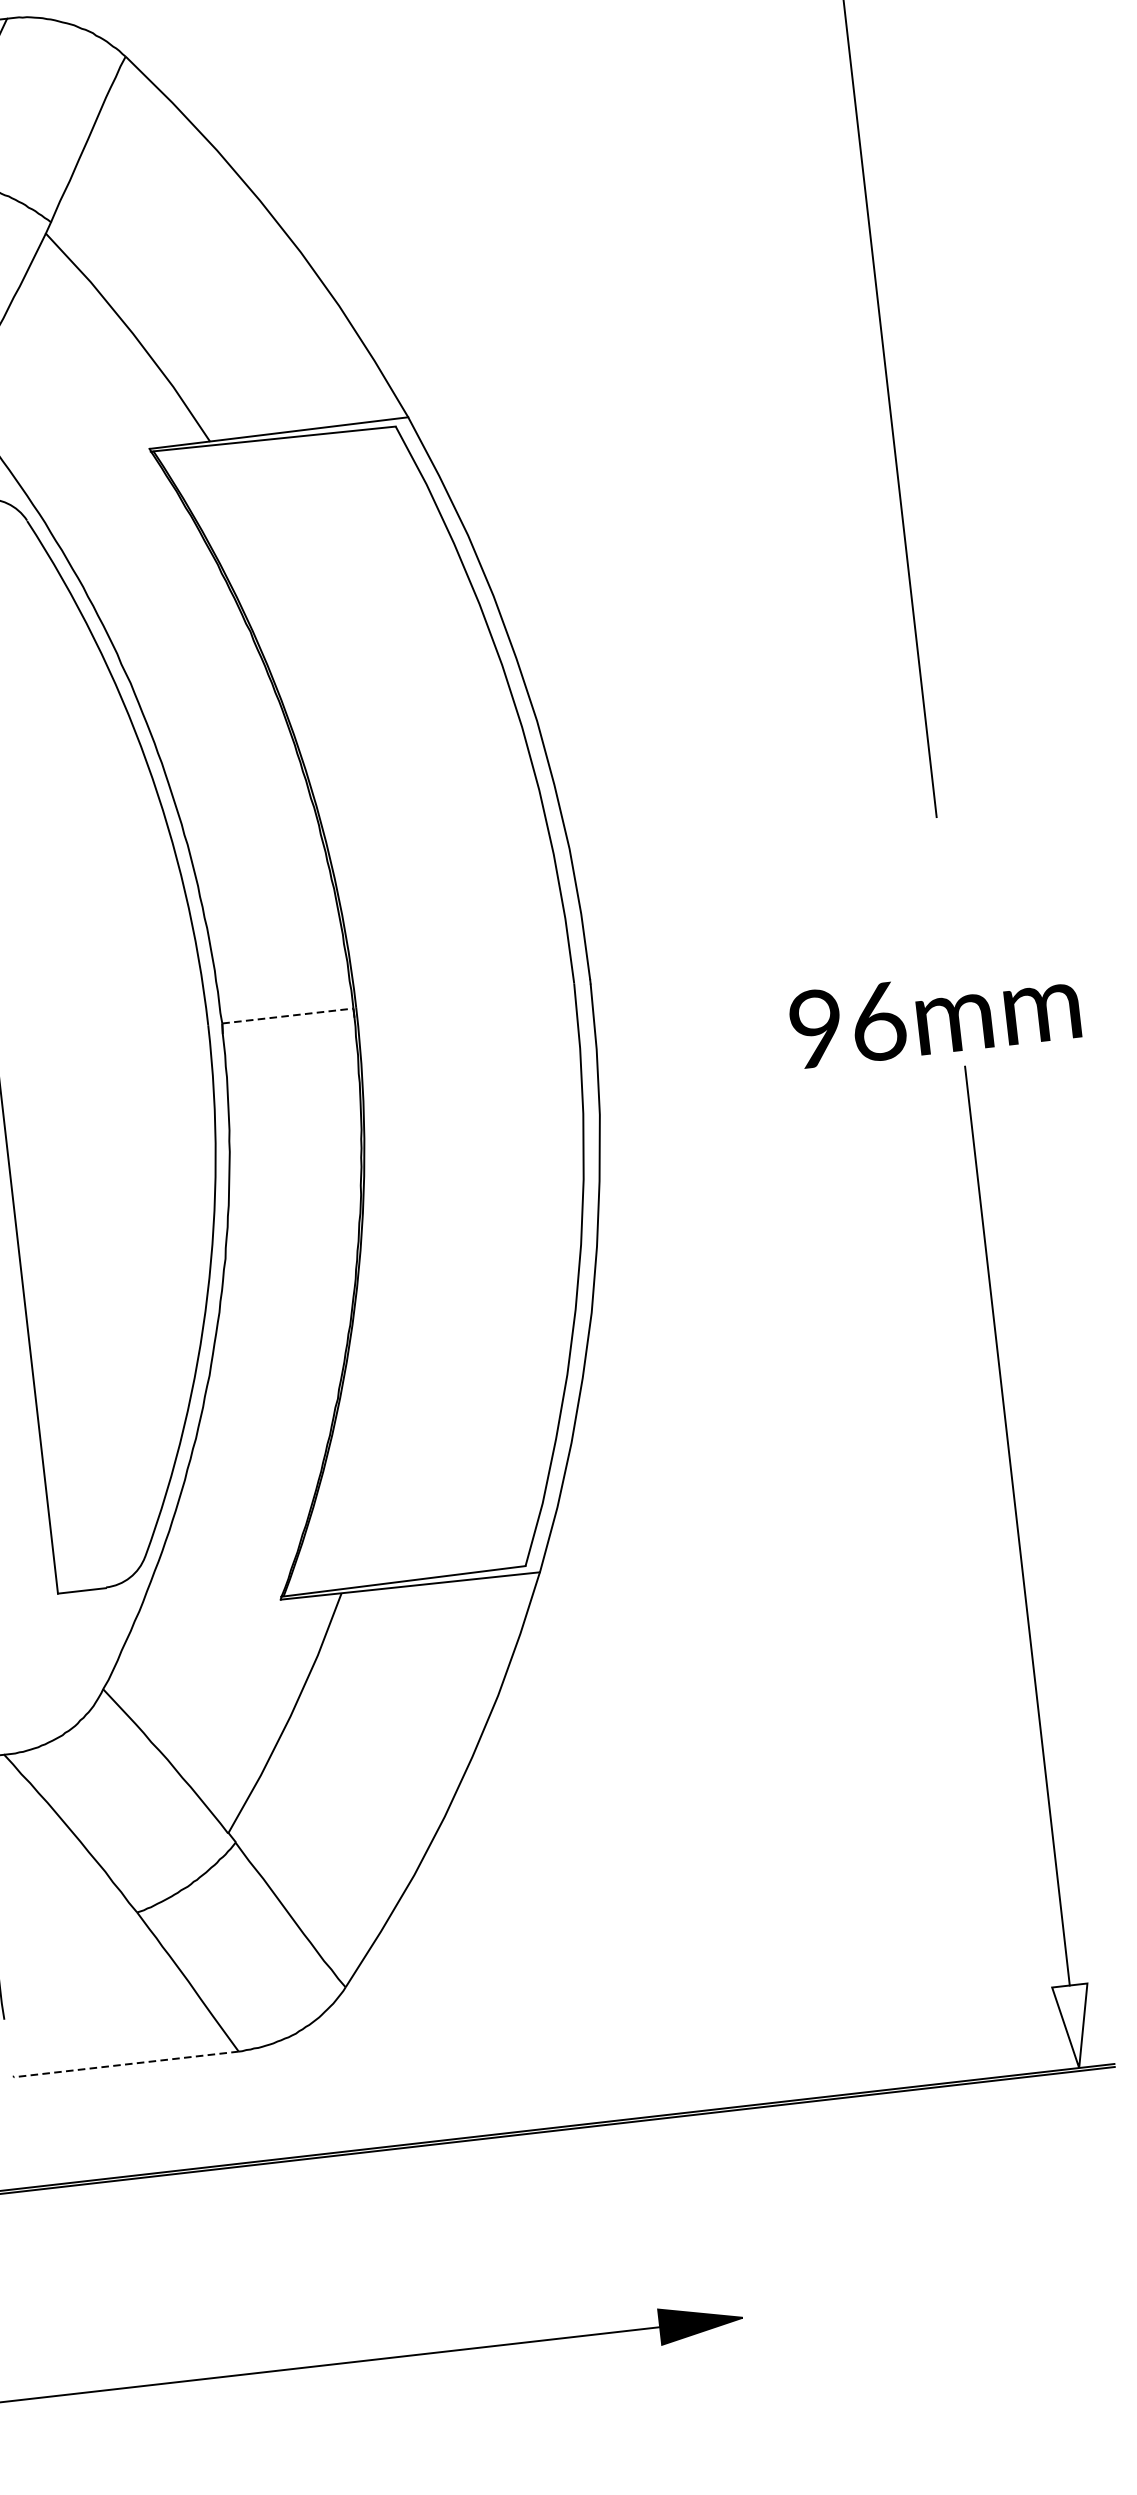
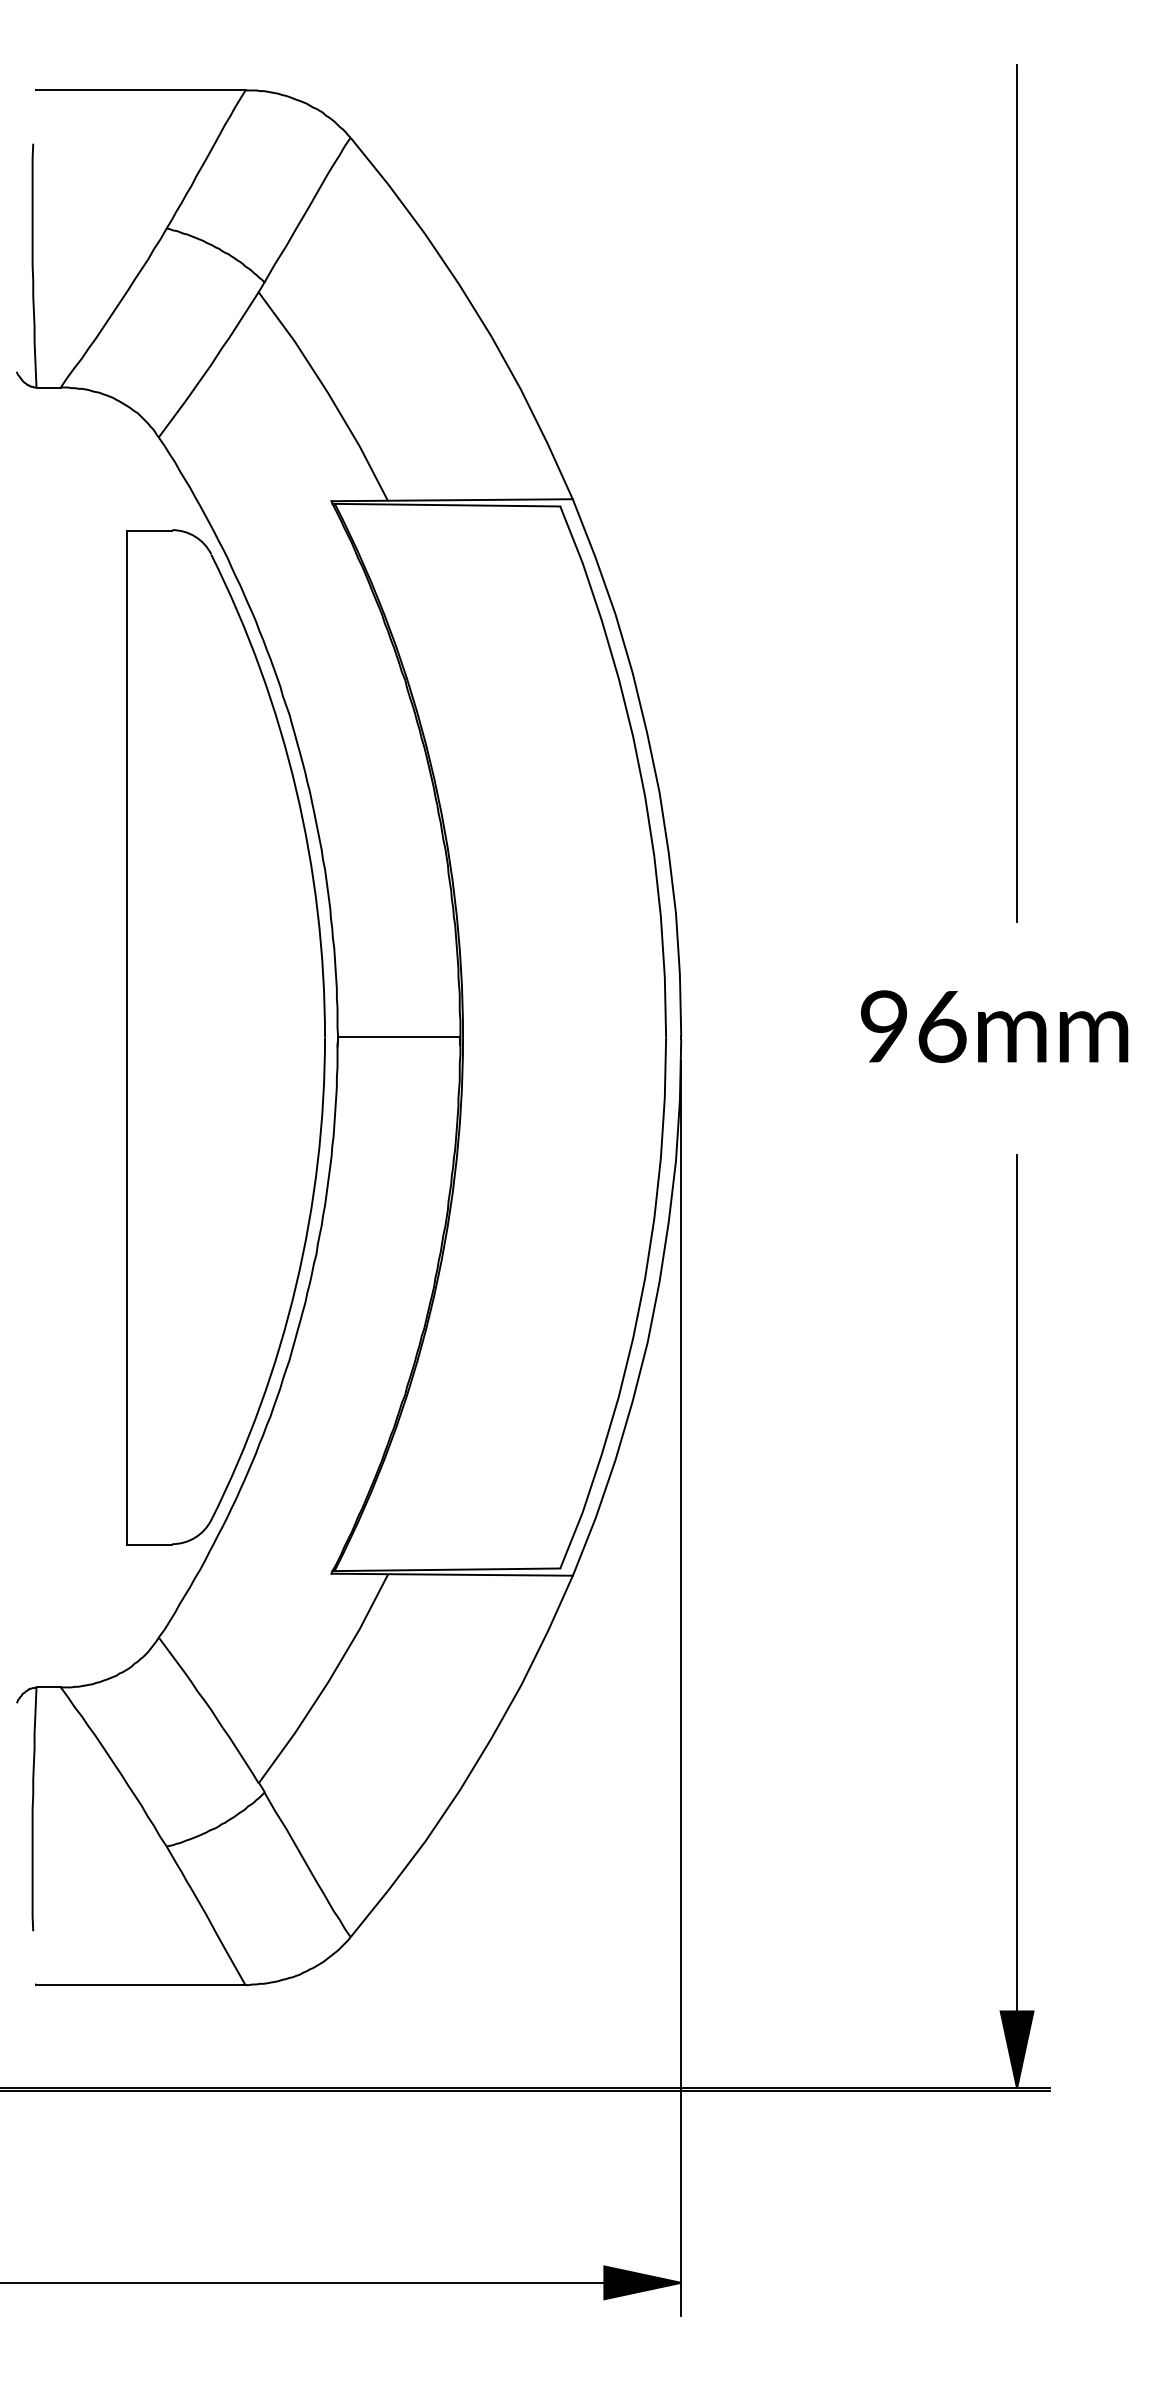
text: (934, 1015) -> (994, 1026), moved
line: (288, 1016) -> (399, 1037), dashed -> solid
line: (670, 1680) -> (681, 1688), added
fill: (1073, 2026) -> (1016, 2049), added
line: (126, 2064) -> (140, 1985), dashed -> solid

